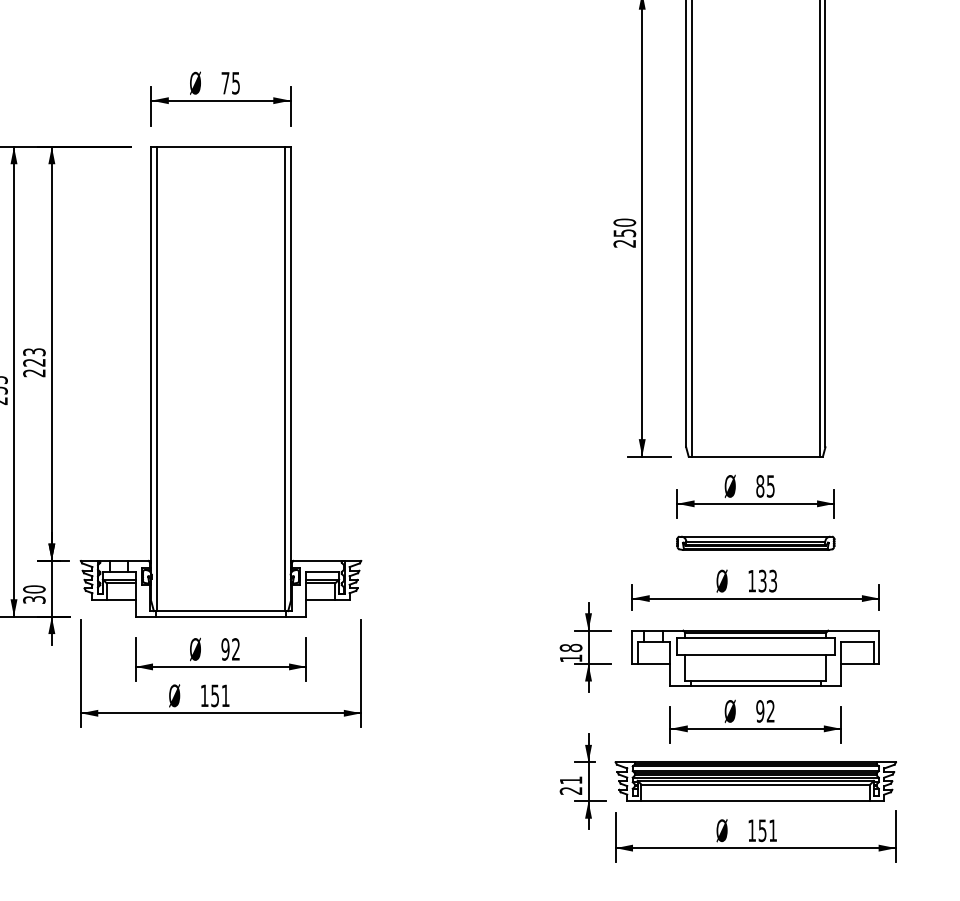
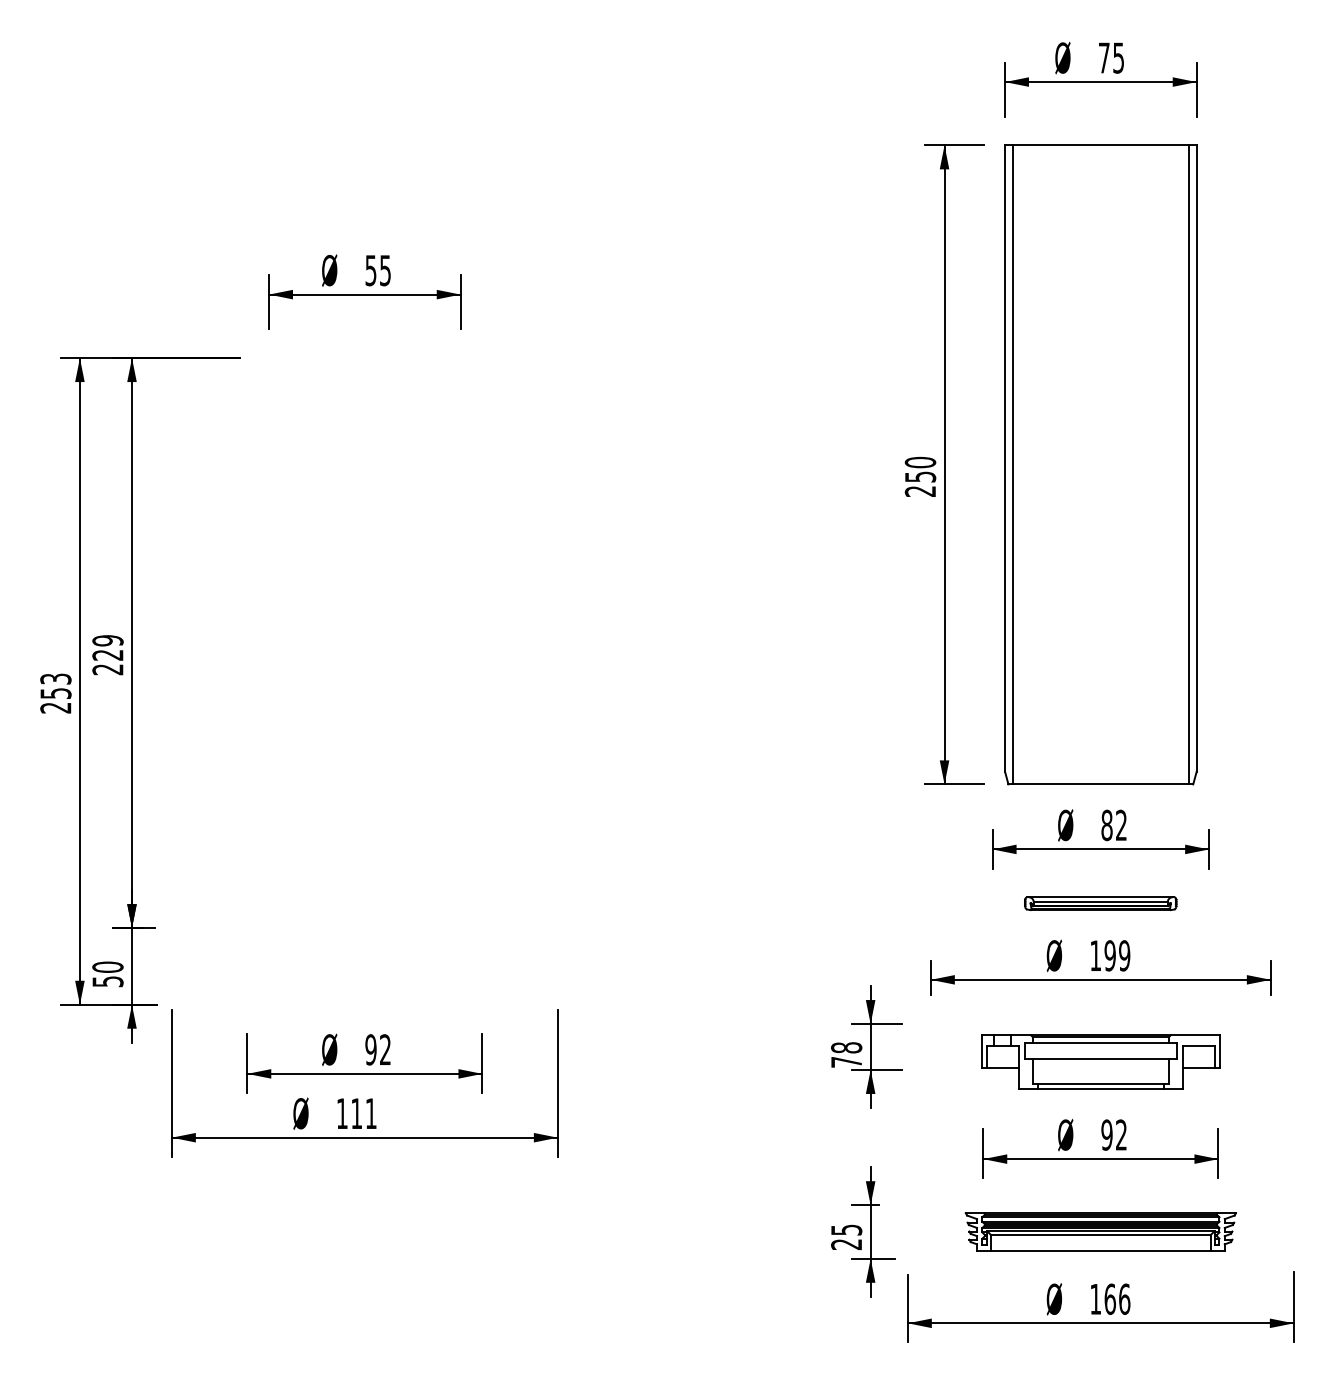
text: (225, 83) -> (370, 270), 75 -> 55
text: (34, 352) -> (107, 640), 223 -> 229
part: (220, 381) -> (364, 681), removed
text: (770, 486) -> (1121, 825), 85 -> 82
part: (755, 543) -> (1100, 903), size x0.7
text: (767, 580) -> (1117, 955), 133 -> 199
text: (34, 599) -> (107, 981), 30 -> 50
part: (755, 657) -> (1100, 1061), size x0.7
text: (571, 658) -> (846, 1062), 18 -> 78
text: (214, 695) -> (356, 1113), 151 -> 111
text: (571, 779) -> (846, 1229), 21 -> 25
part: (755, 781) -> (1100, 1231), size x0.7
text: (767, 830) -> (1117, 1298), 151 -> 166

